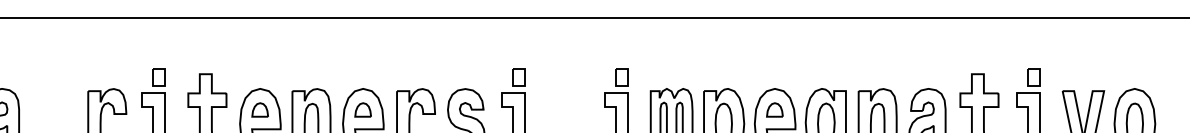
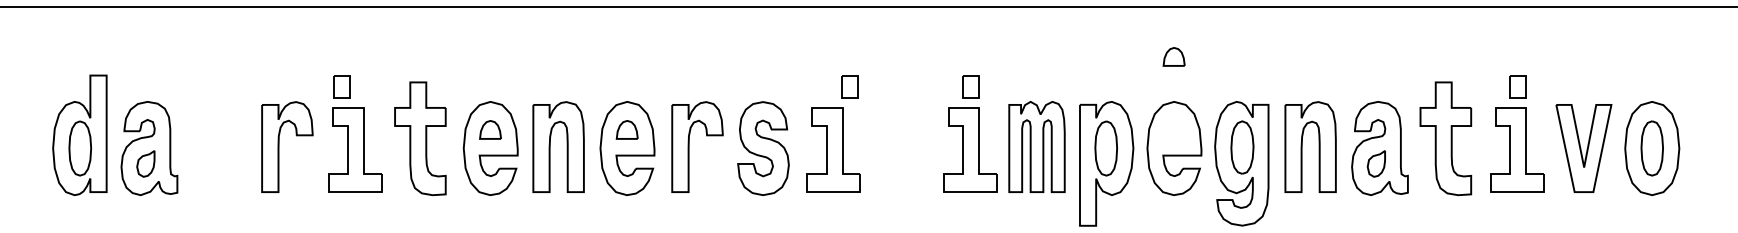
part: (158, 77) -> (341, 86), moved
part: (519, 77) -> (849, 86), moved
part: (774, 109) -> (1173, 56), moved

